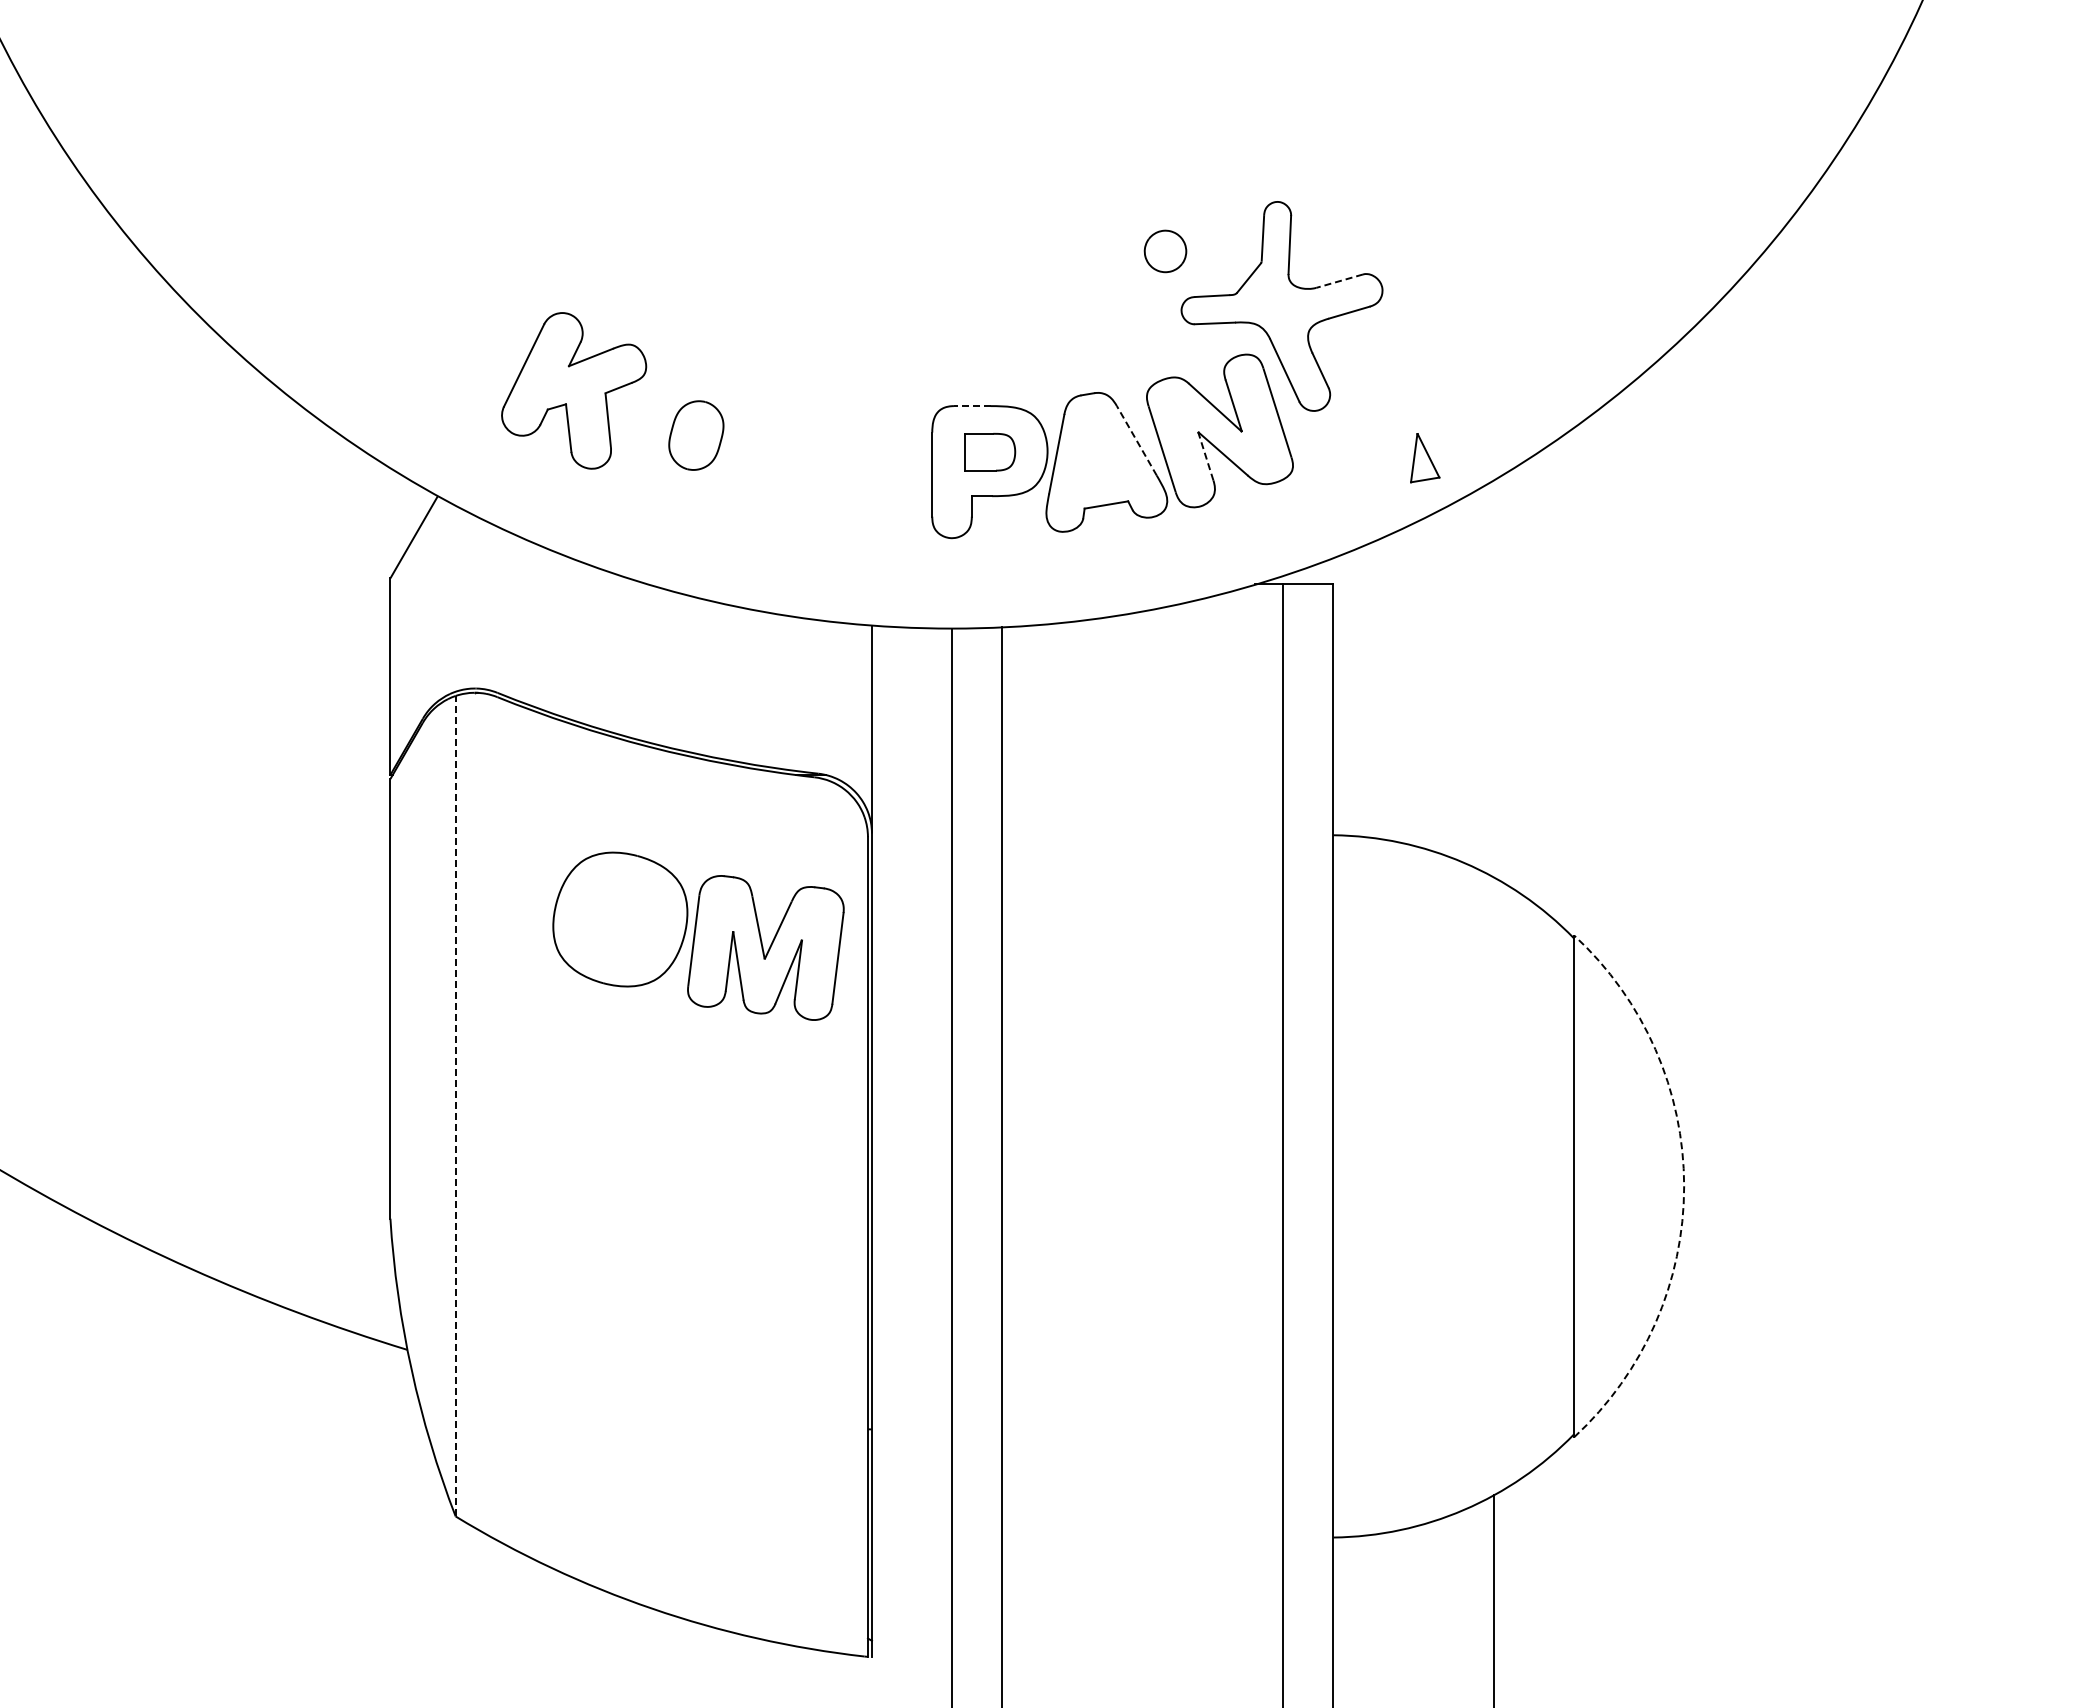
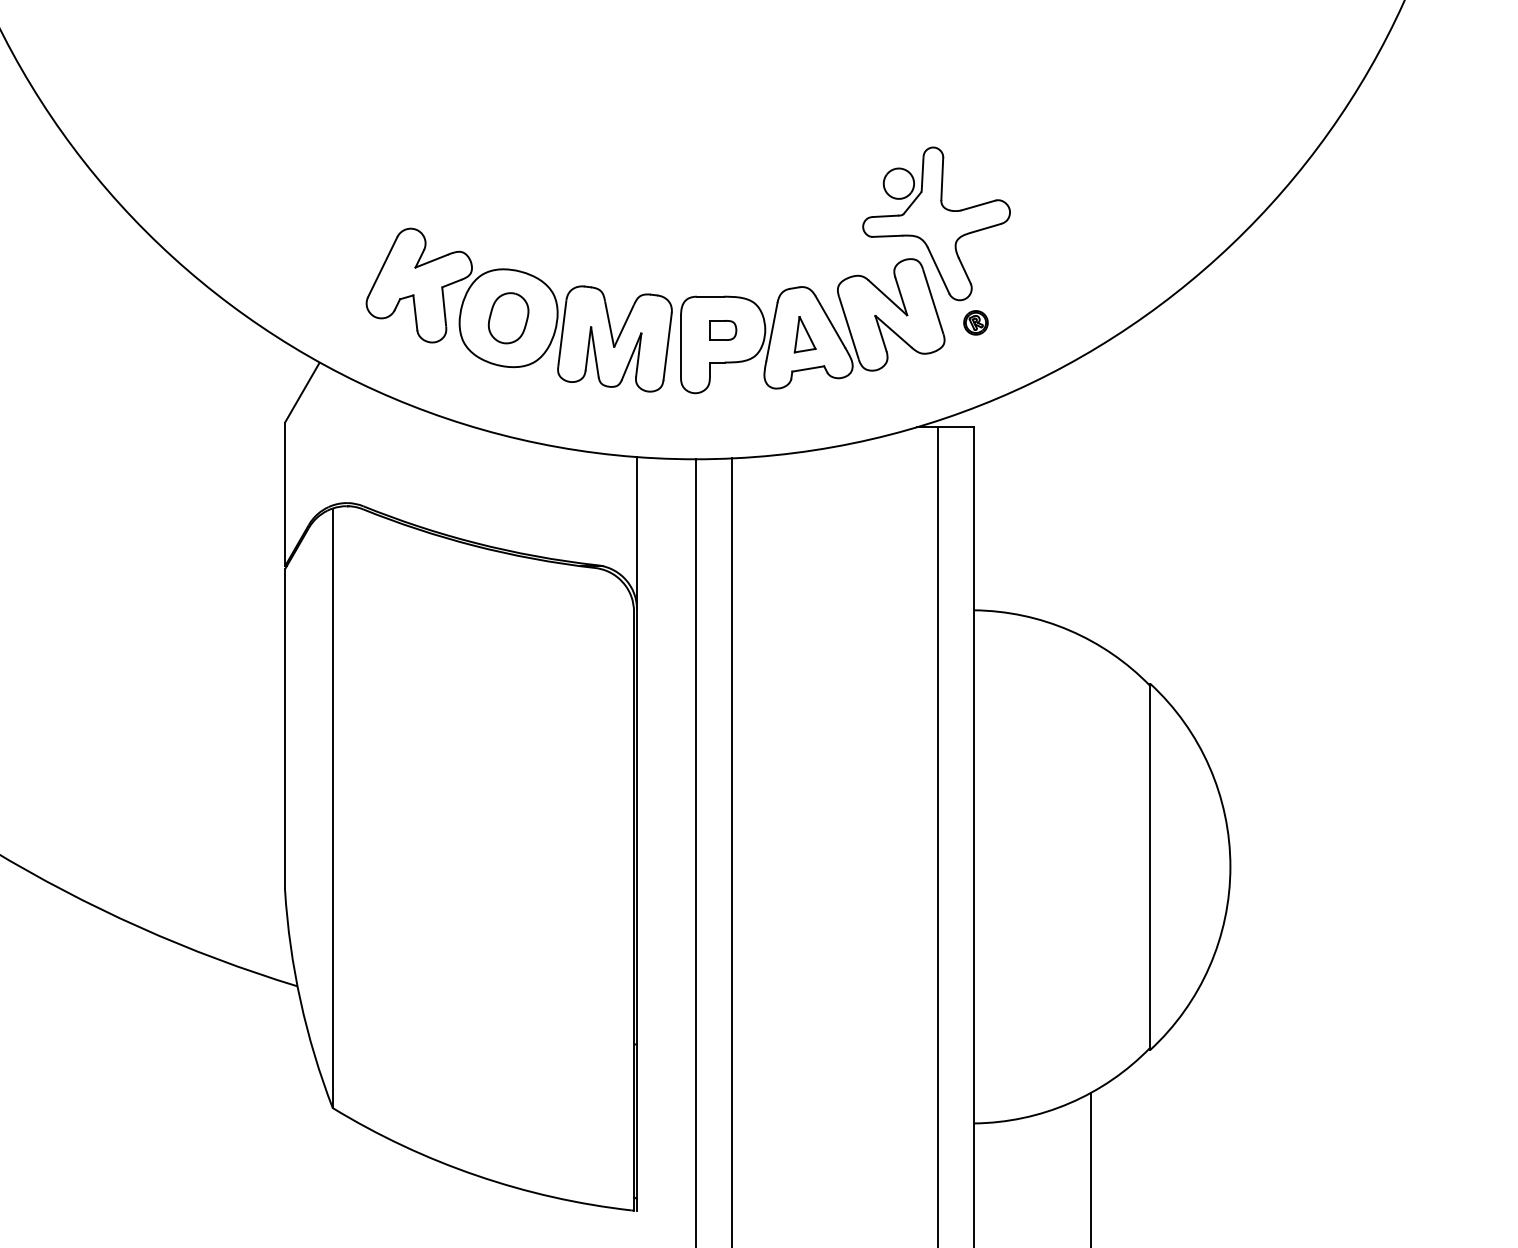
part: (1165, 251) -> (898, 183), moved
line: (1339, 281) -> (978, 205), dashed -> solid
line: (971, 406) -> (709, 297), dashed -> solid
line: (1136, 440) -> (830, 321), dashed -> solid
part: (1335, 441) -> (975, 322), added
part: (989, 452) -> (722, 330), size x0.71
line: (1205, 456) -> (880, 333), dashed -> solid
part: (1425, 458) -> (805, 335), moved
part: (698, 935) -> (565, 329), moved
line: (455, 1105) -> (332, 807), dashed -> solid
arc: (1684, 1186) -> (1230, 866), dashed -> solid

